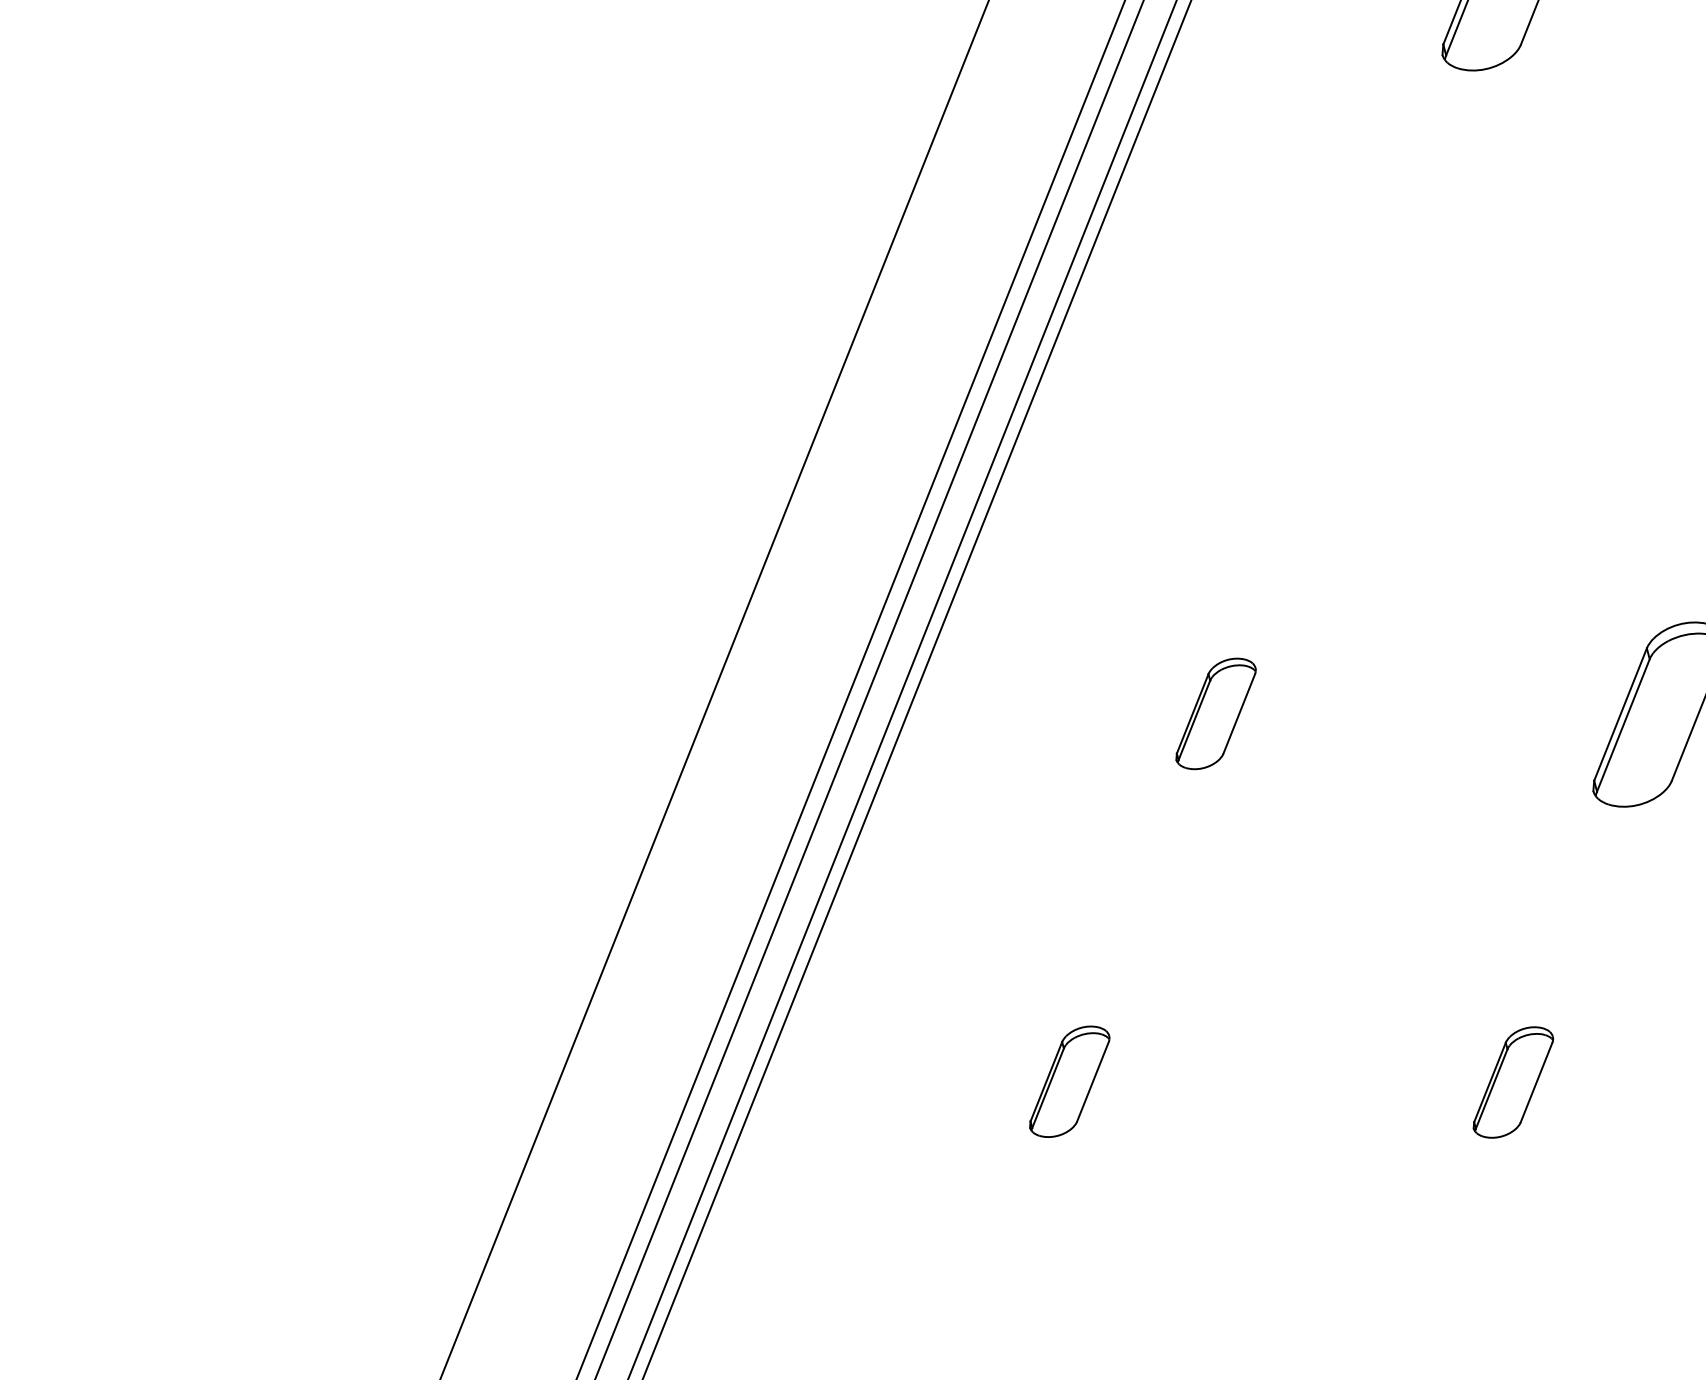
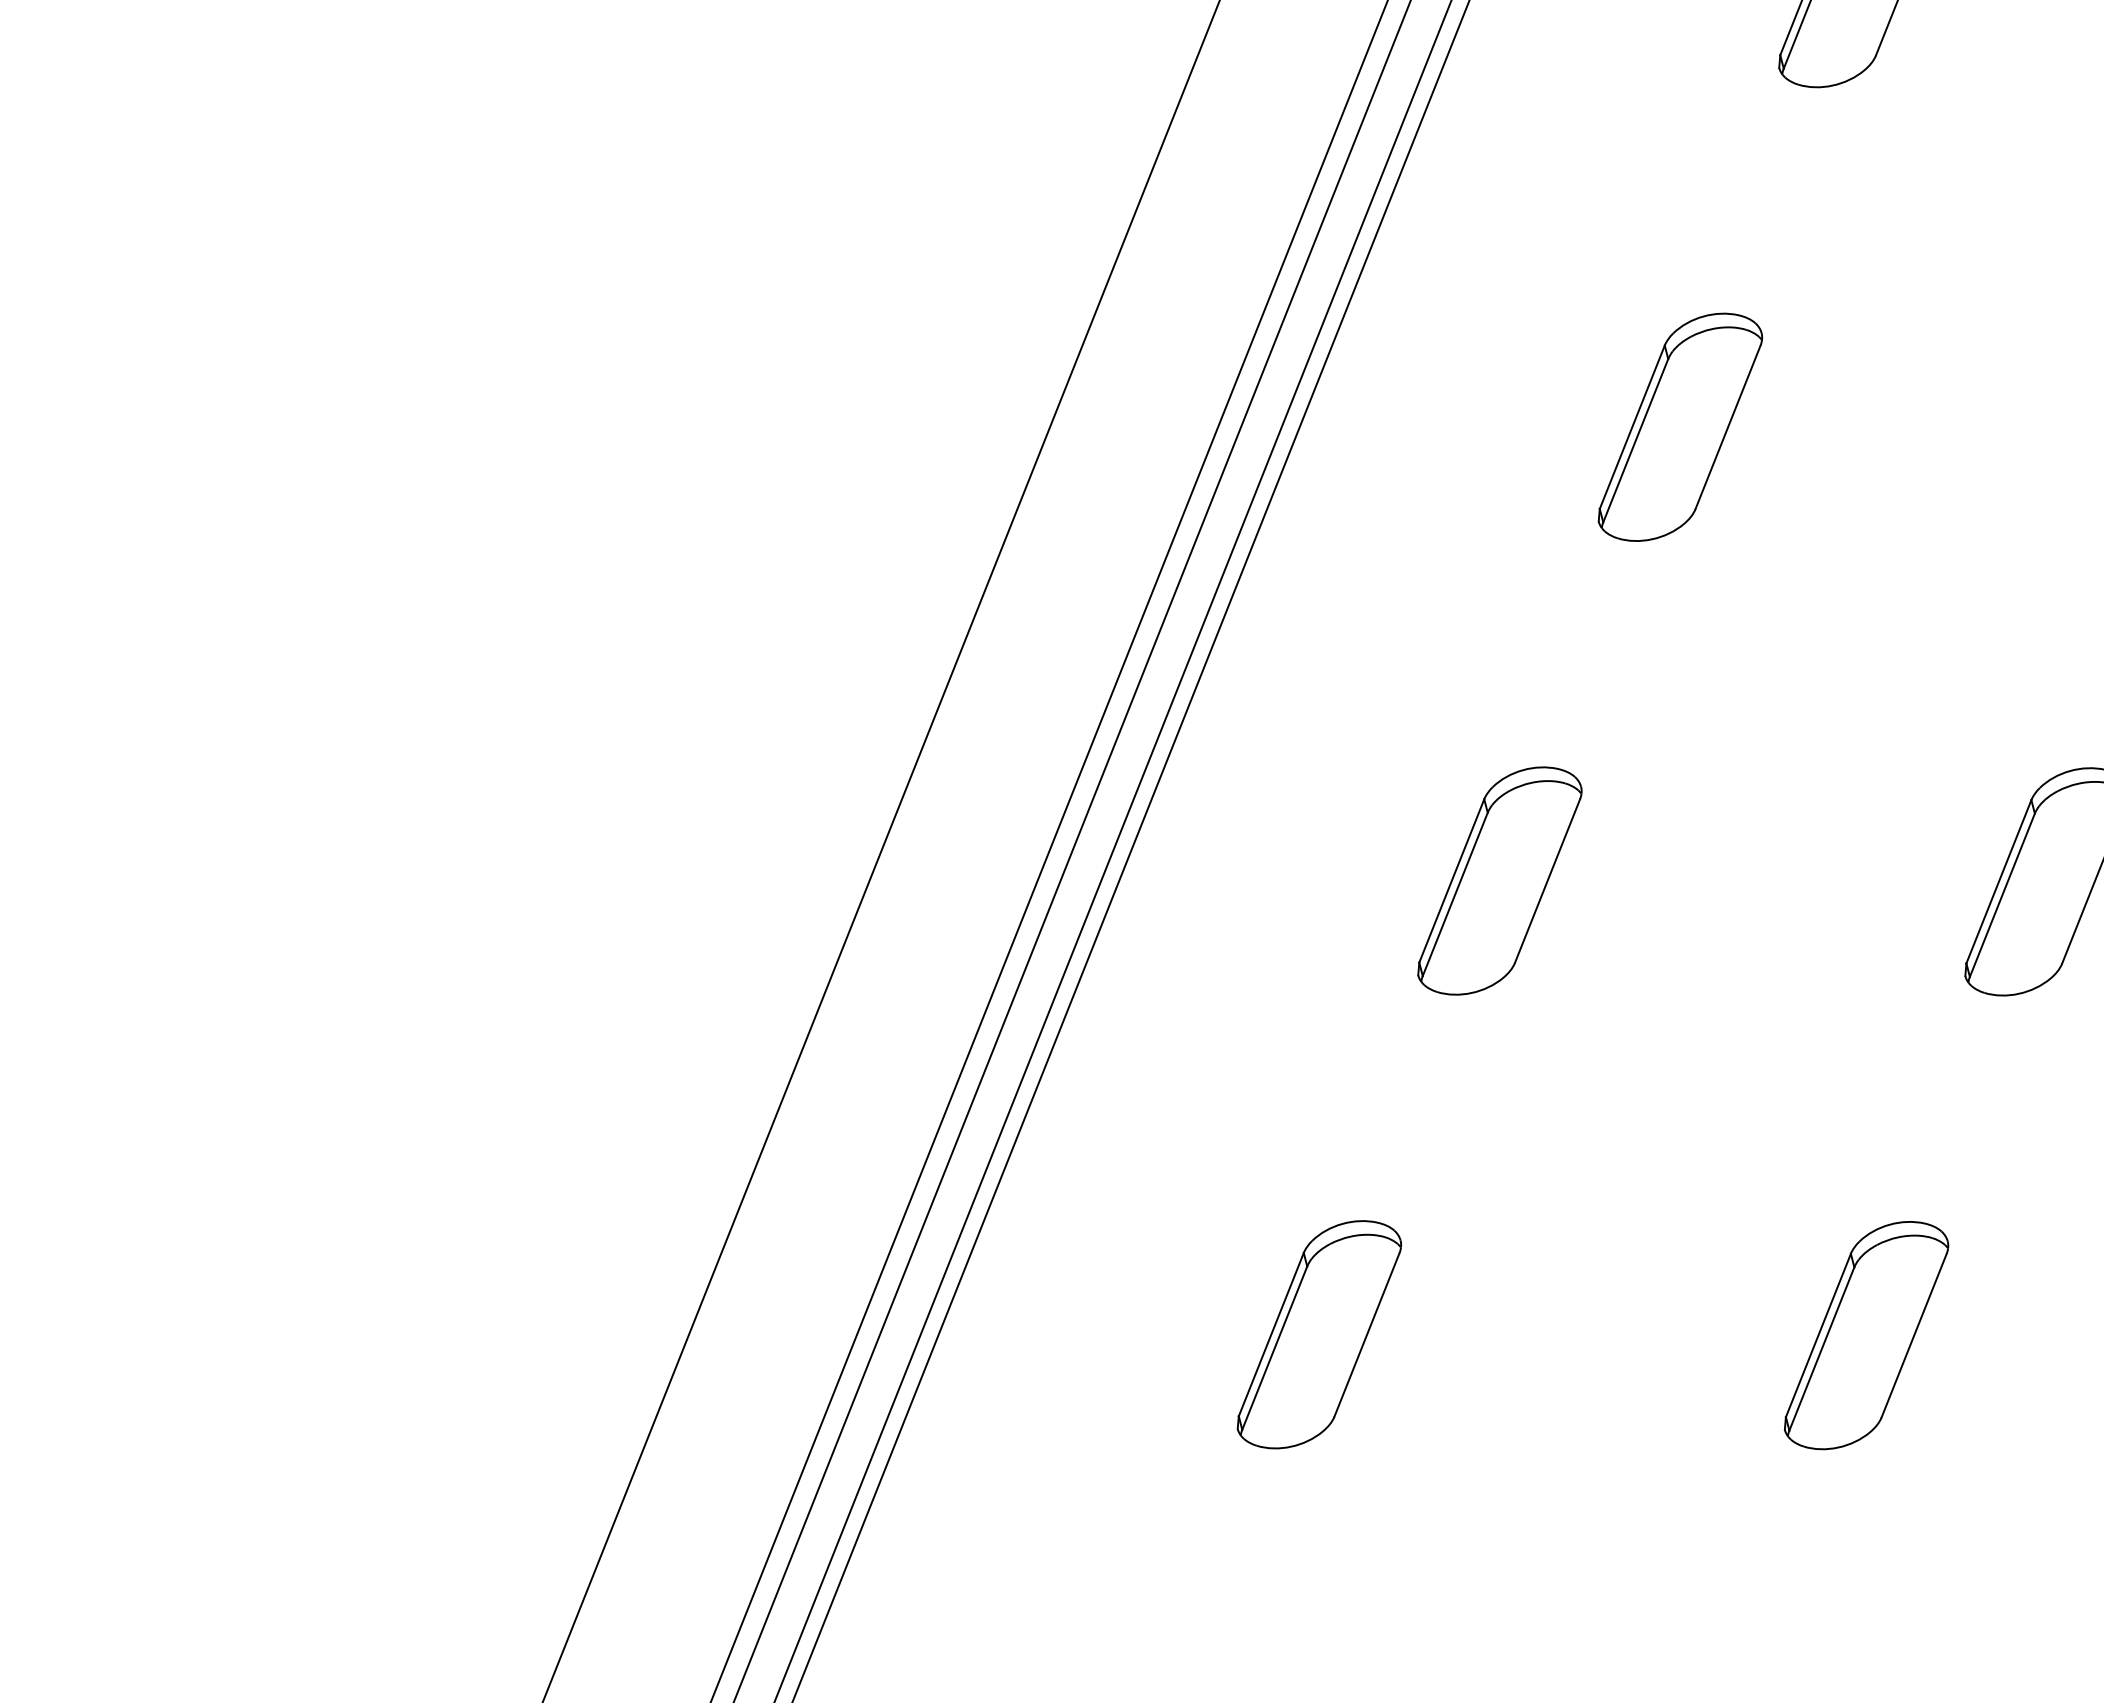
part: (1362, 345) -> (1680, 426), added
part: (1215, 713) -> (1499, 880), size x1.67
part: (1069, 1081) -> (1319, 1334), size x1.67
part: (1513, 1082) -> (1866, 1335), size x1.67

